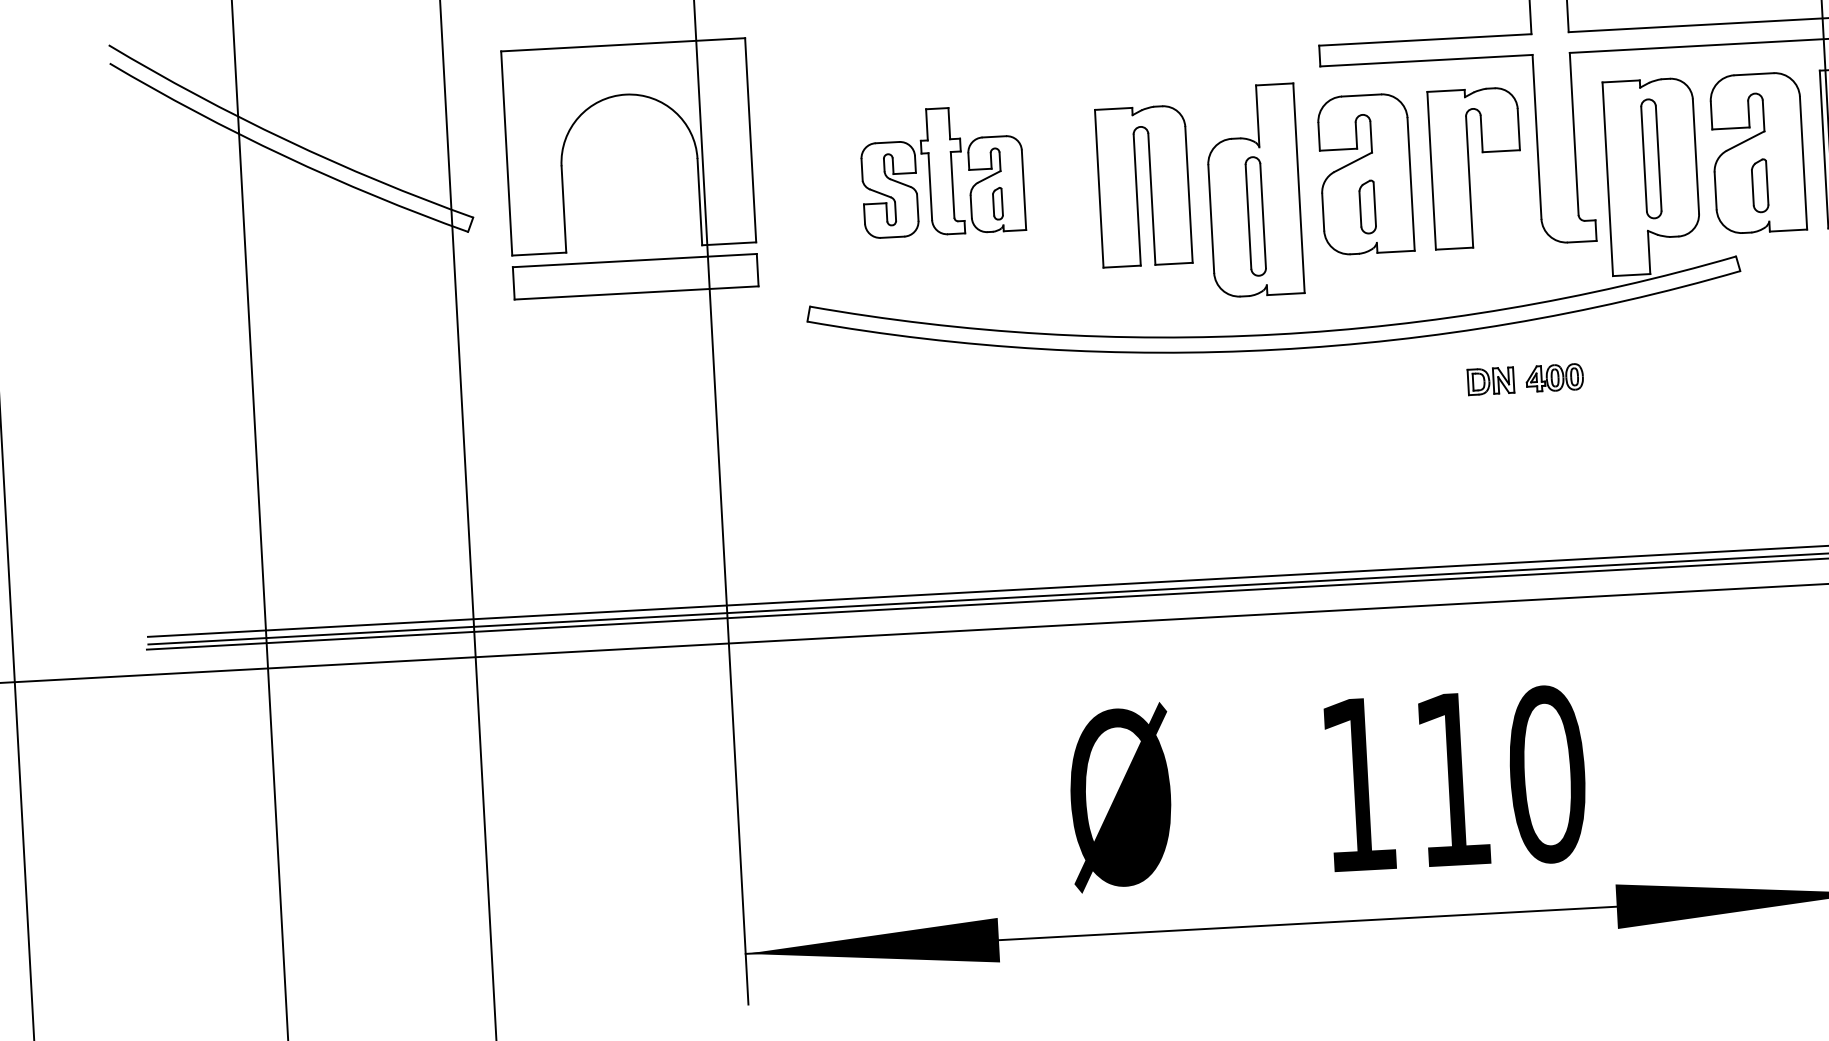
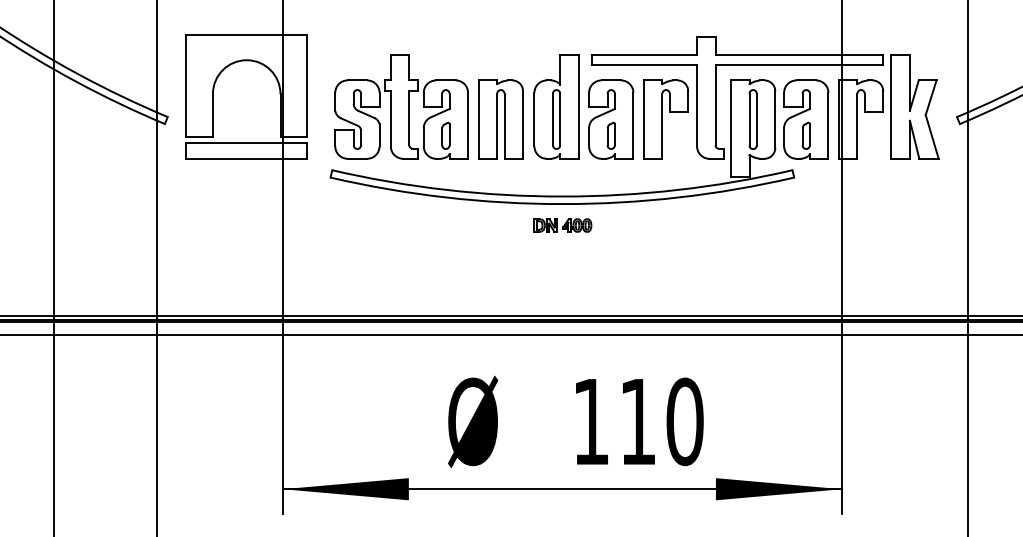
part: (942, 170) -> (401, 106), size x1.67
part: (1254, 190) -> (556, 106), moved
part: (1524, 379) -> (562, 225), moved

